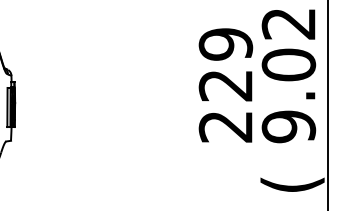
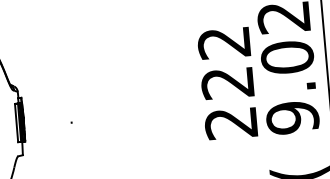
text: (225, 44) -> (223, 42), 229 -> 222

